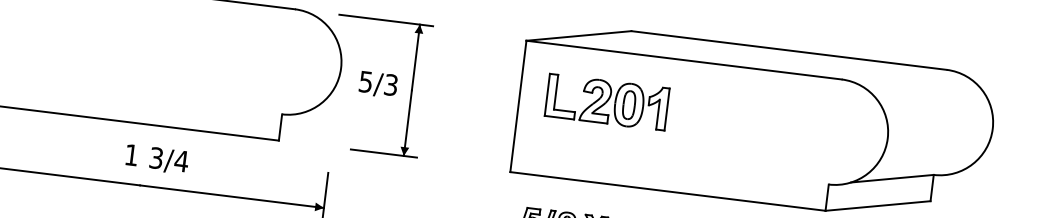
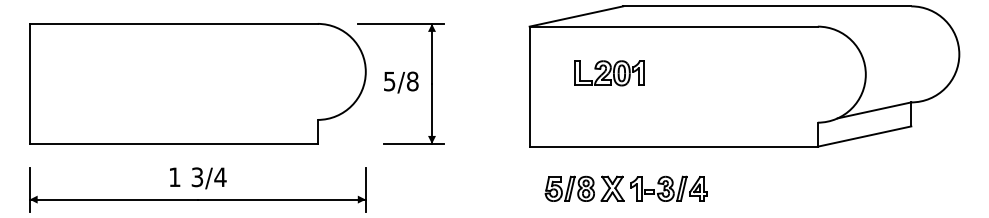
text: (390, 85) -> (412, 81), 5/3 -> 5/8
part: (607, 102) -> (609, 73), size x0.62
text: (157, 159) -> (198, 178), moved

